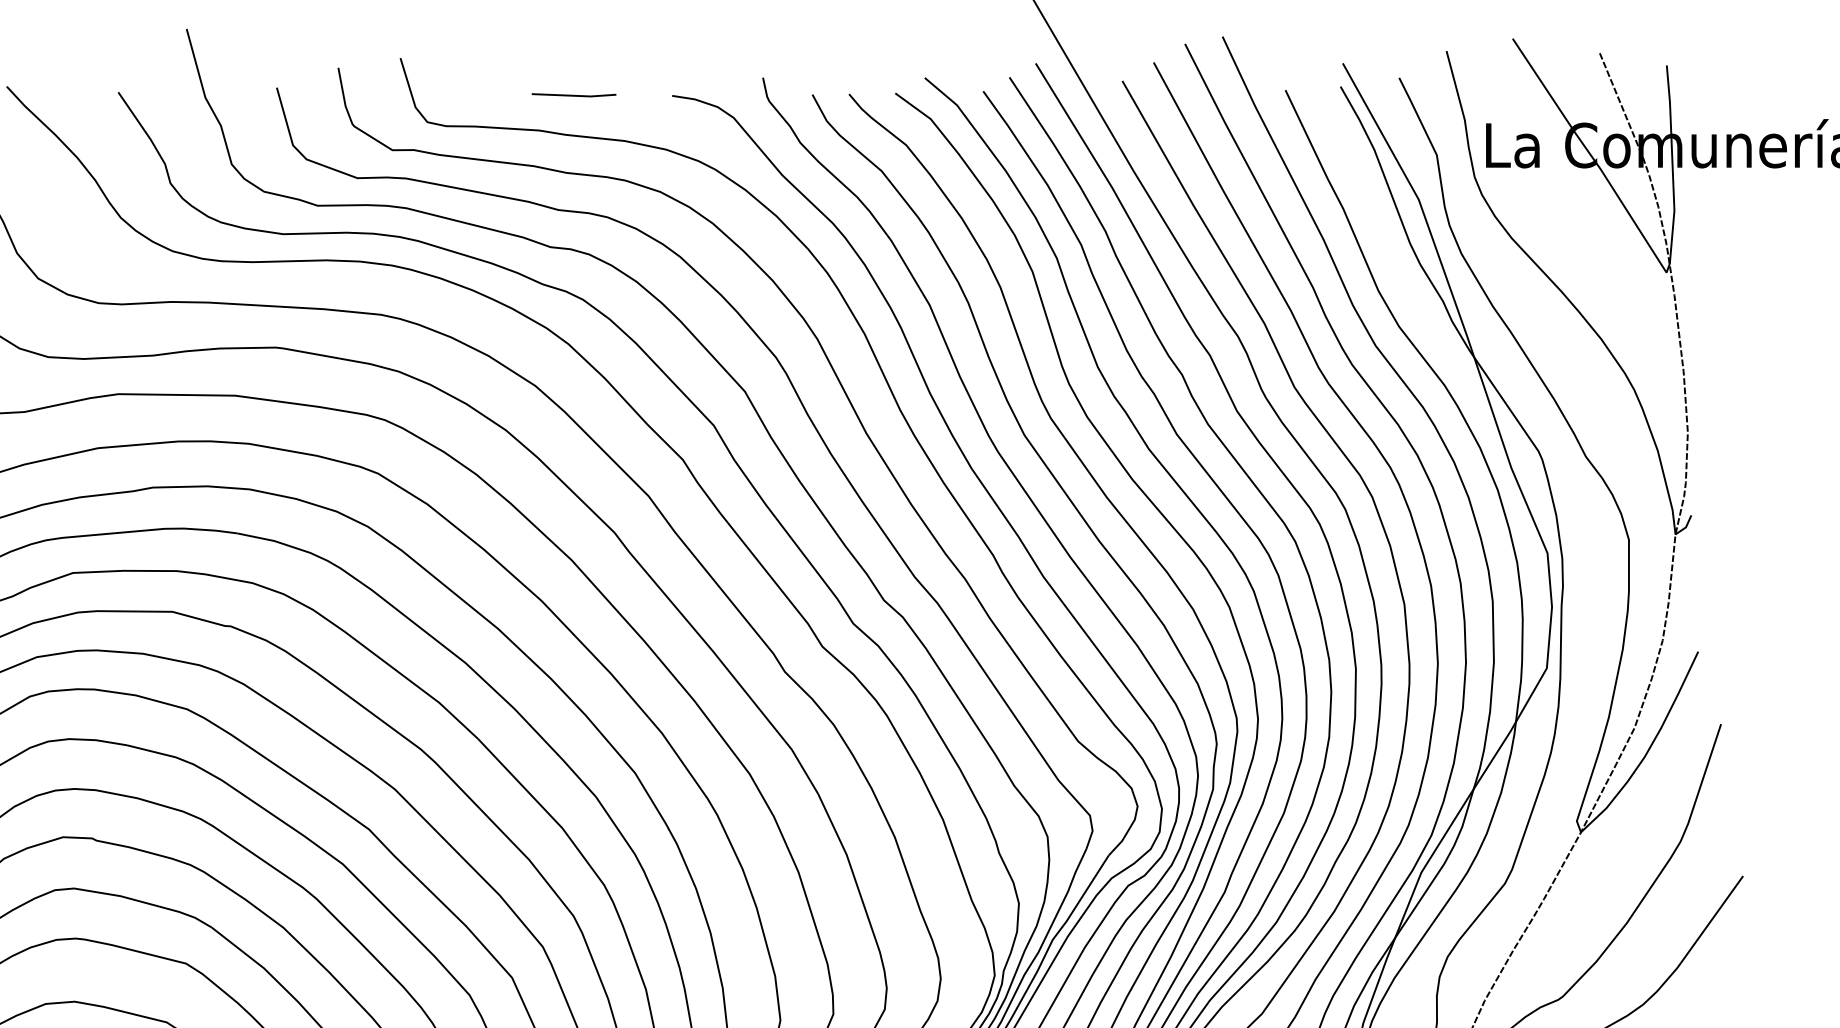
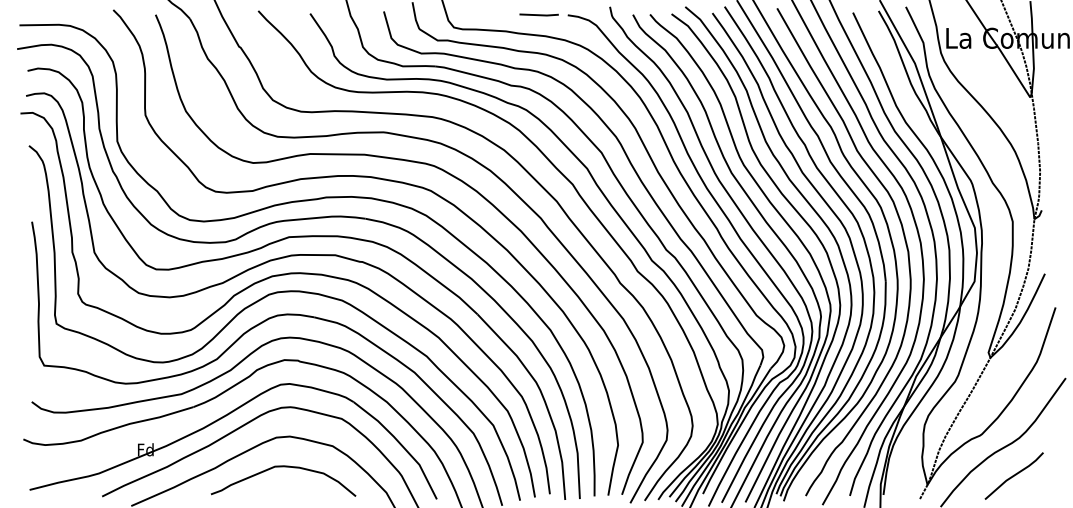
line: (572, 94) -> (538, 14), moved

